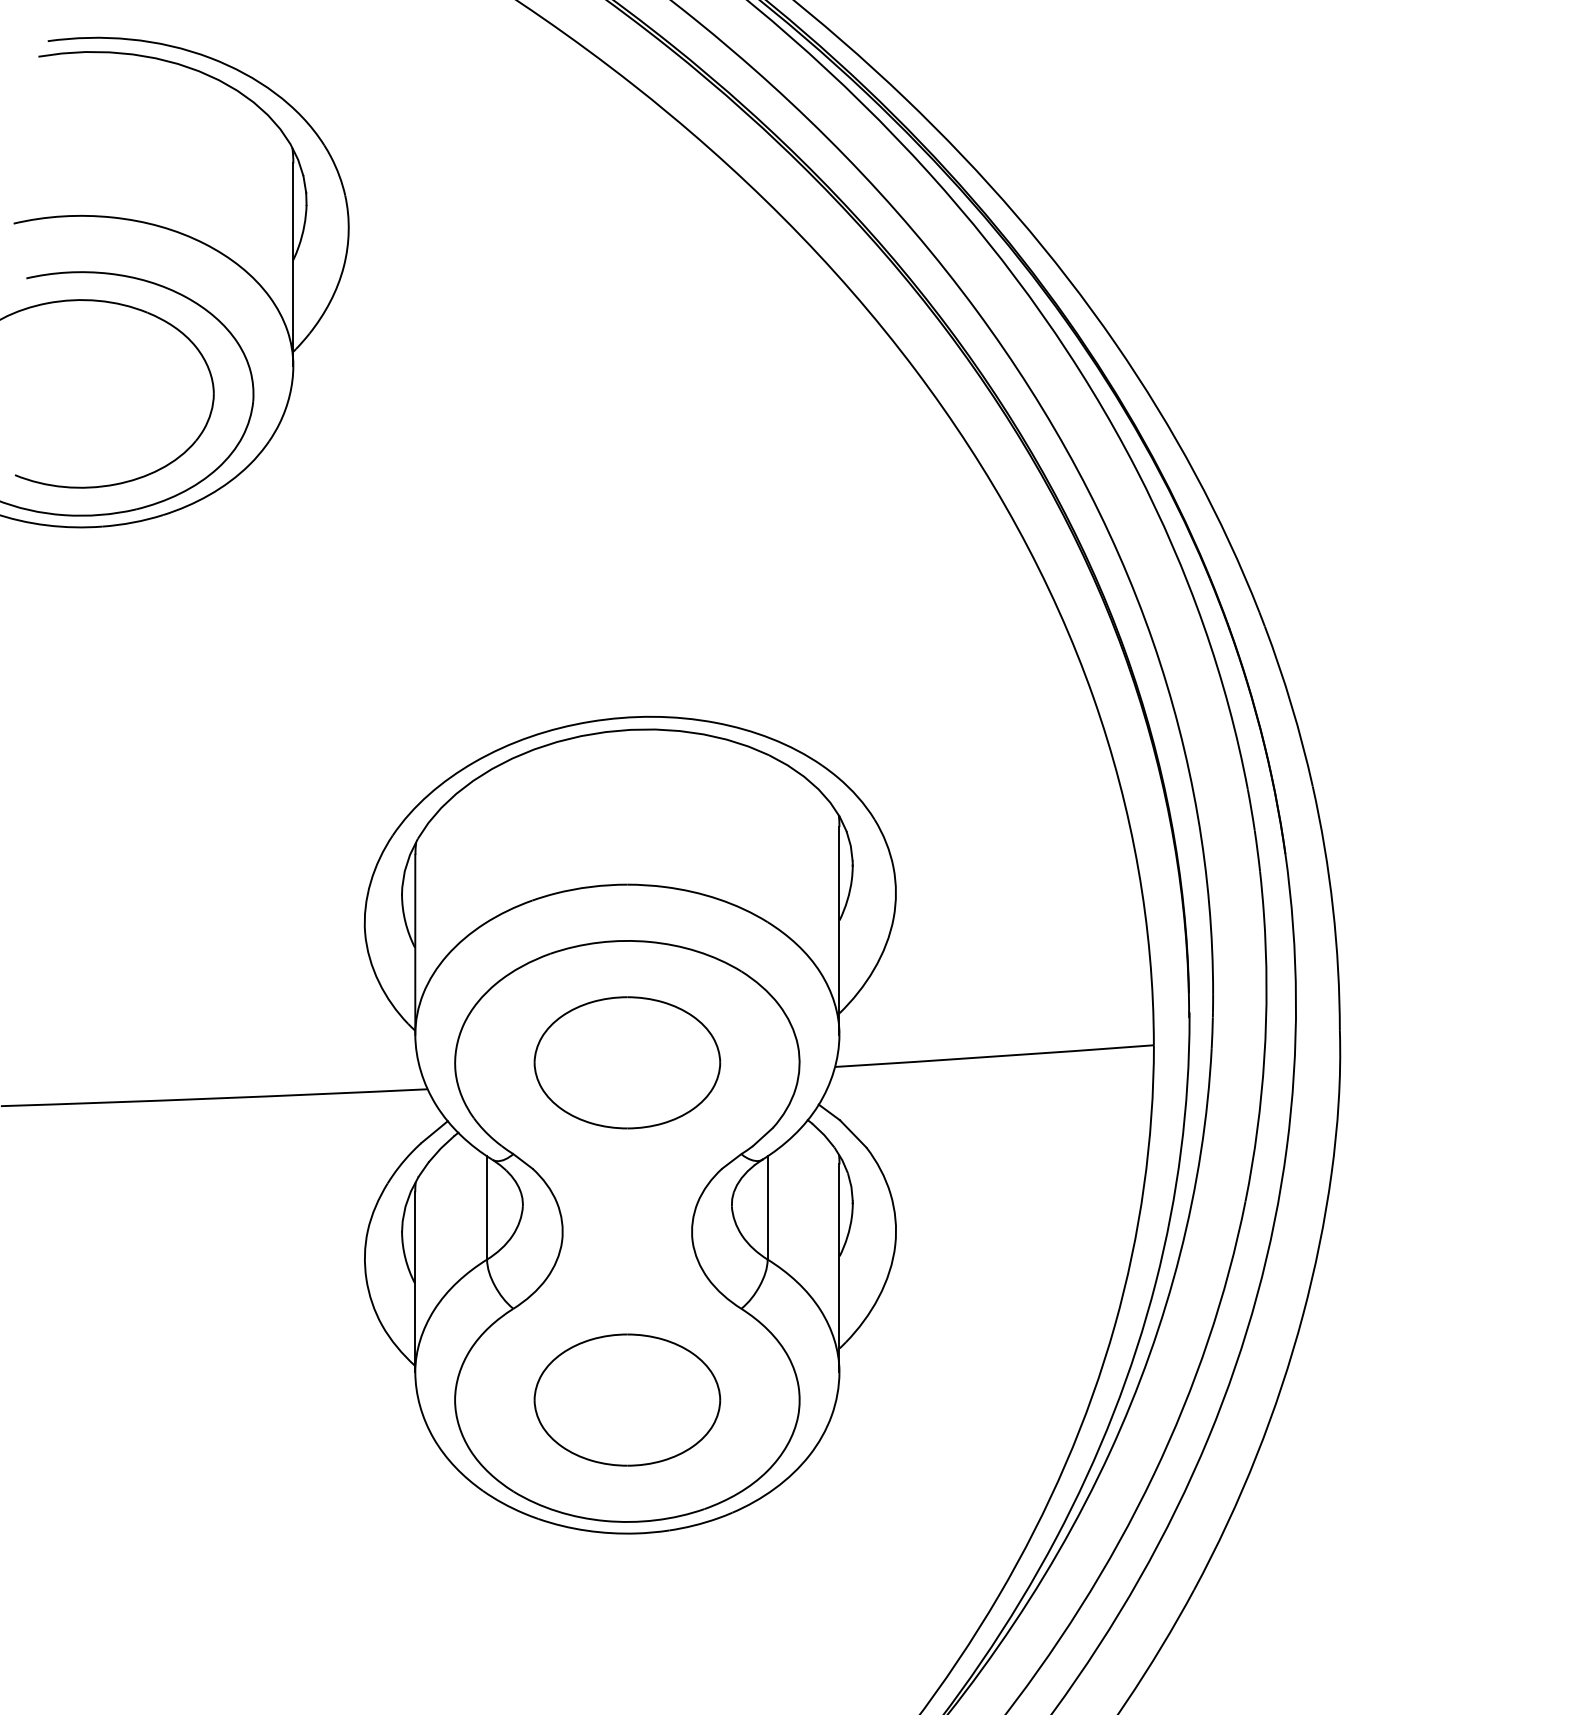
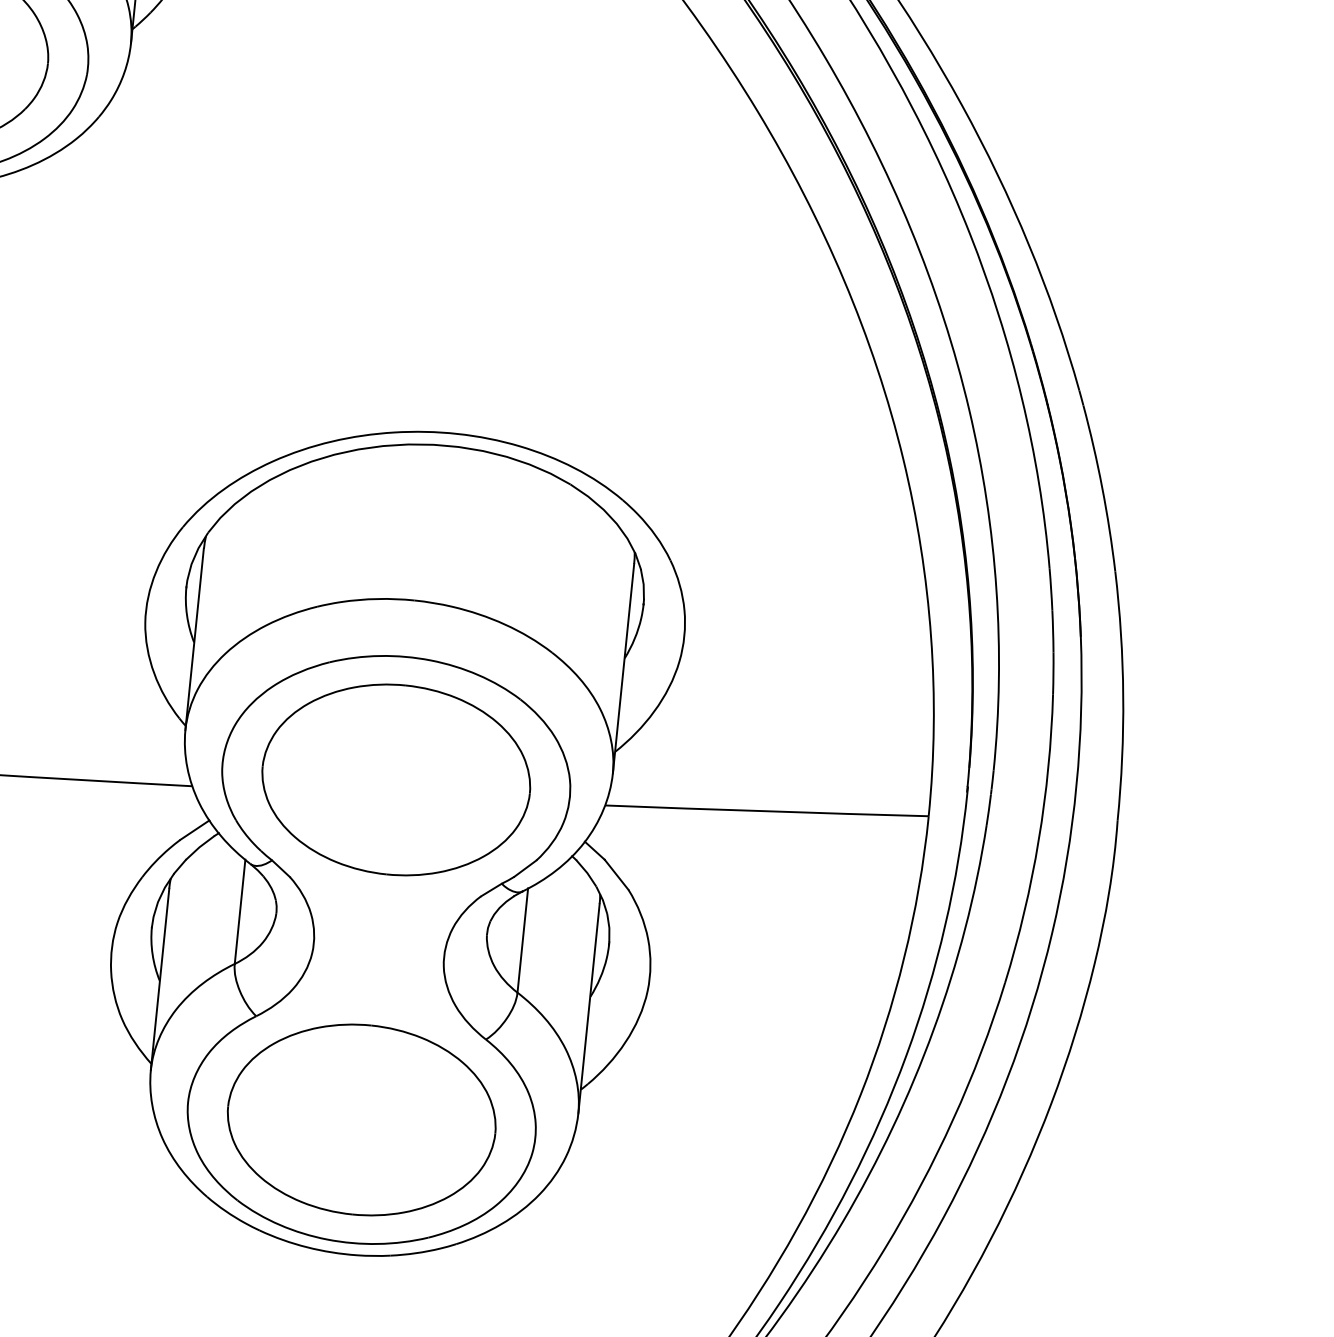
part: (627, 1062) -> (396, 779), size x1.43
part: (627, 1399) -> (361, 1119), size x1.43

